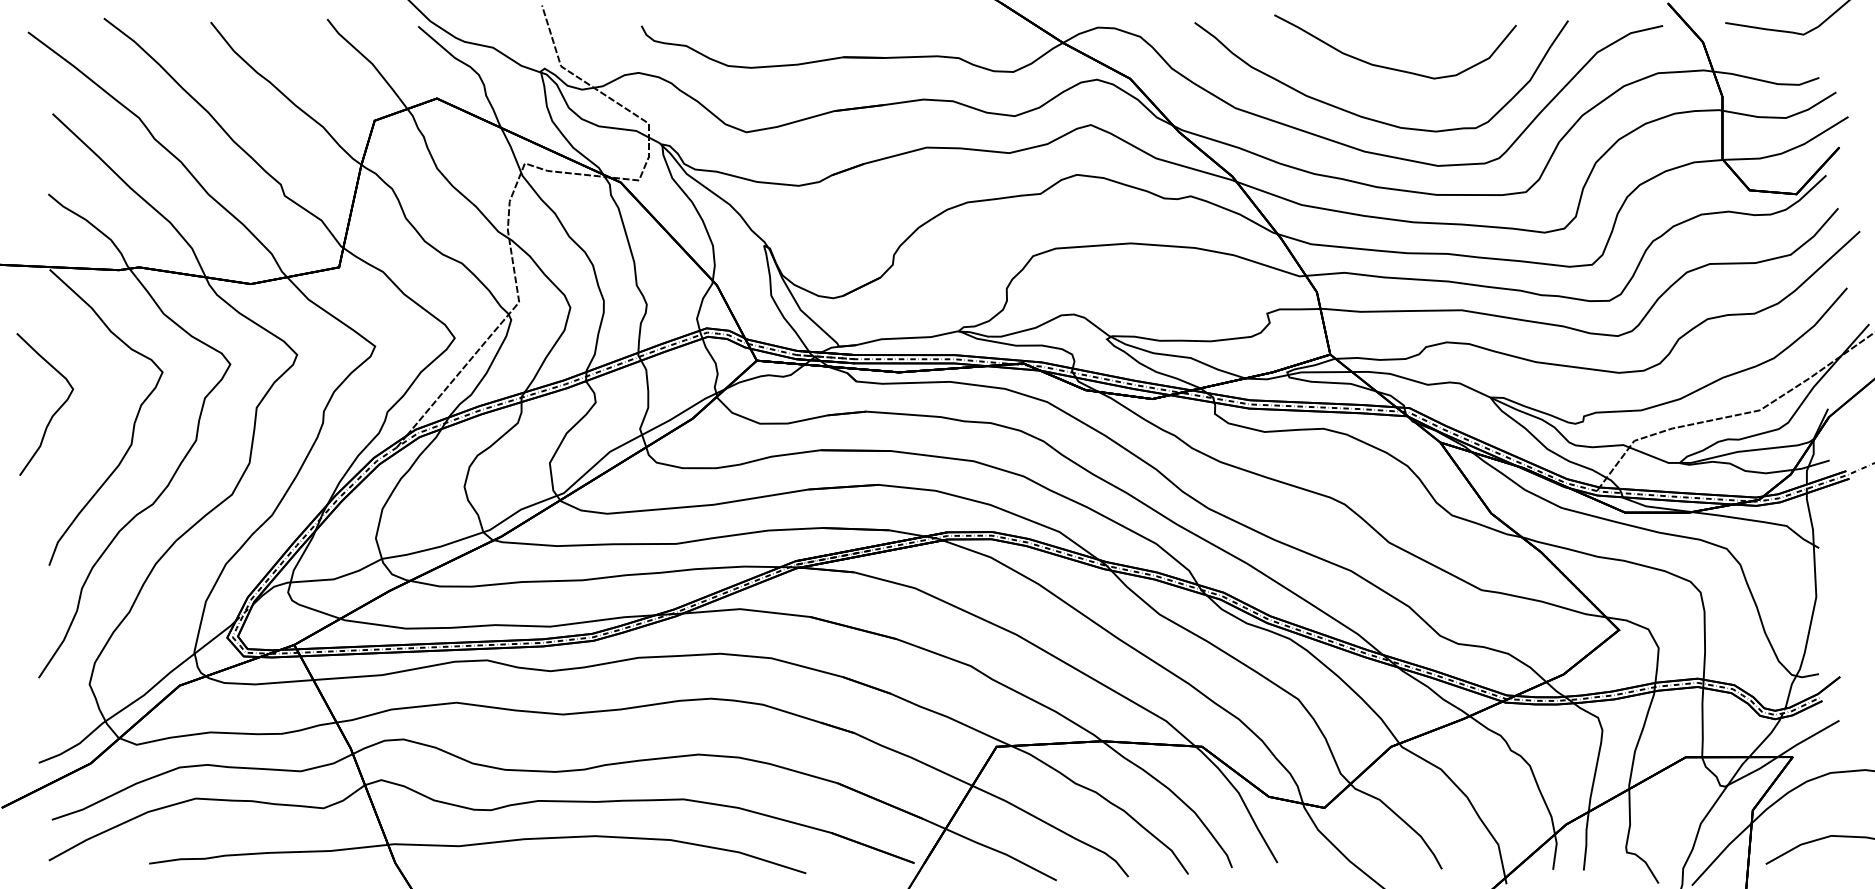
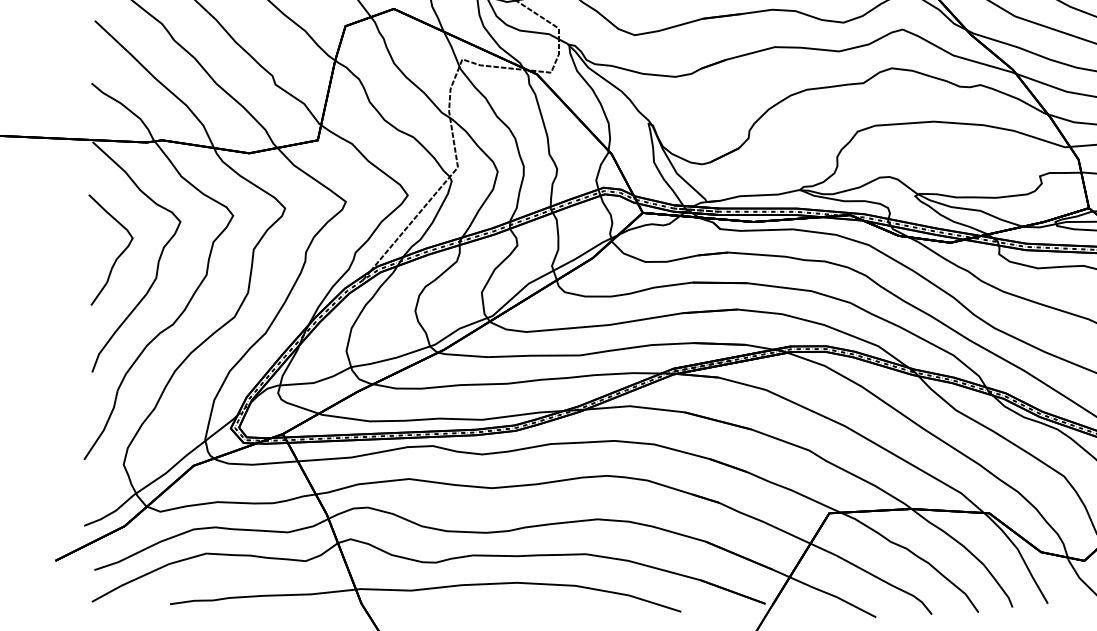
curve: (54, 412) -> (118, 256), moved

